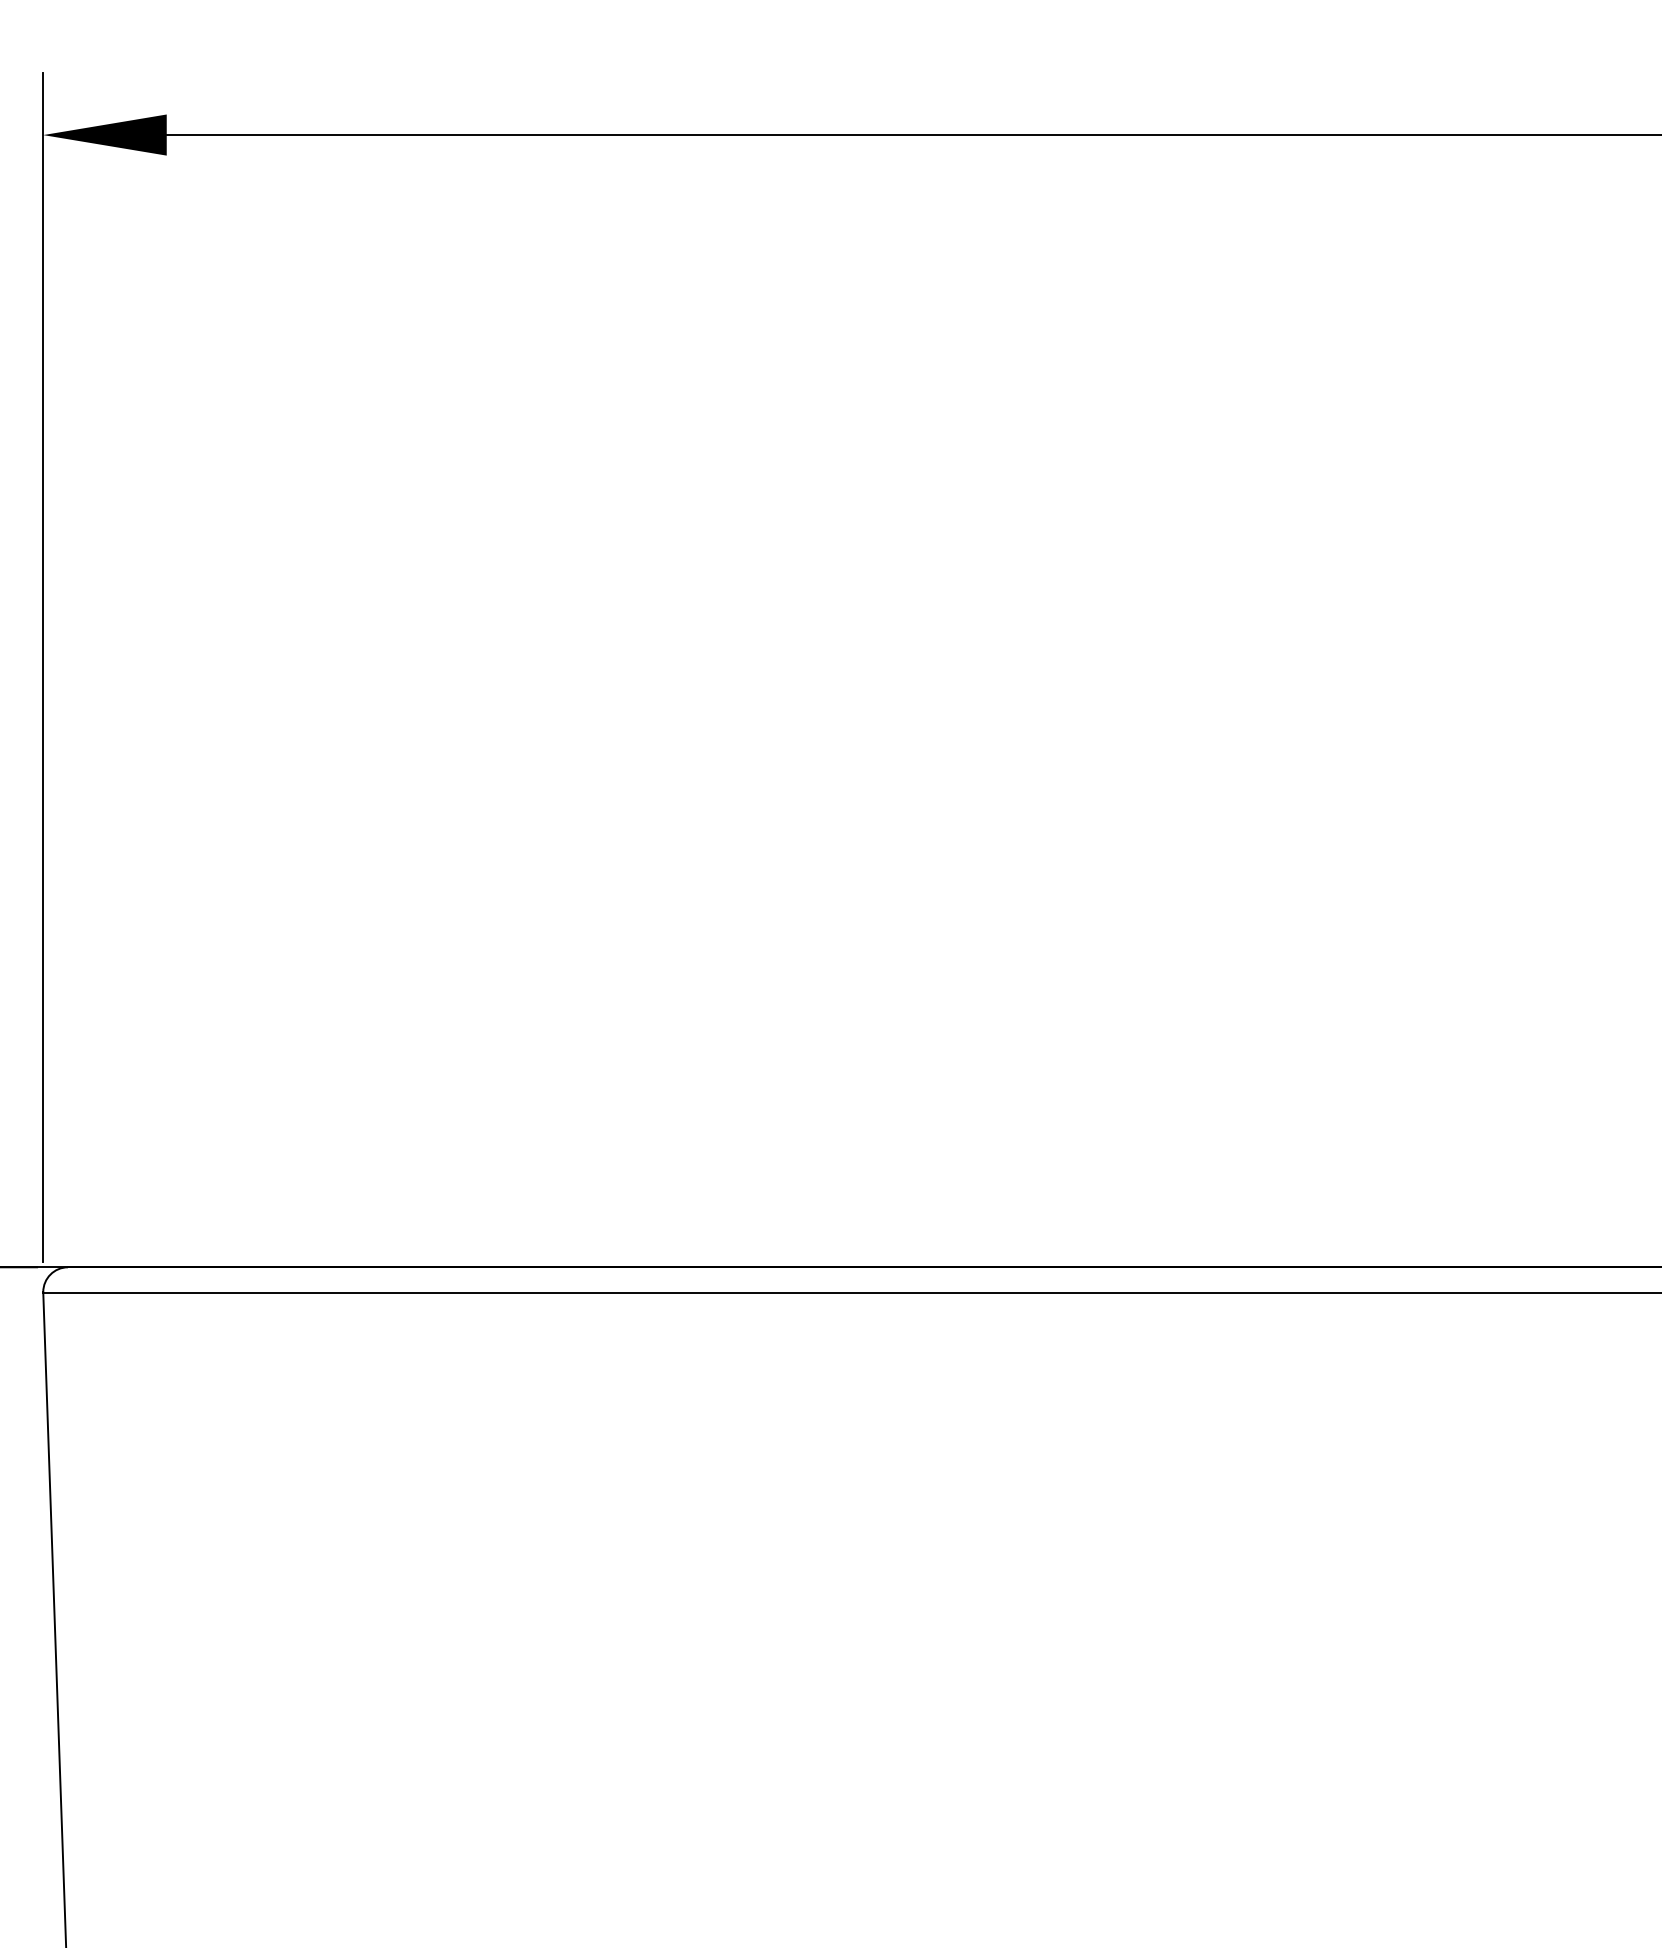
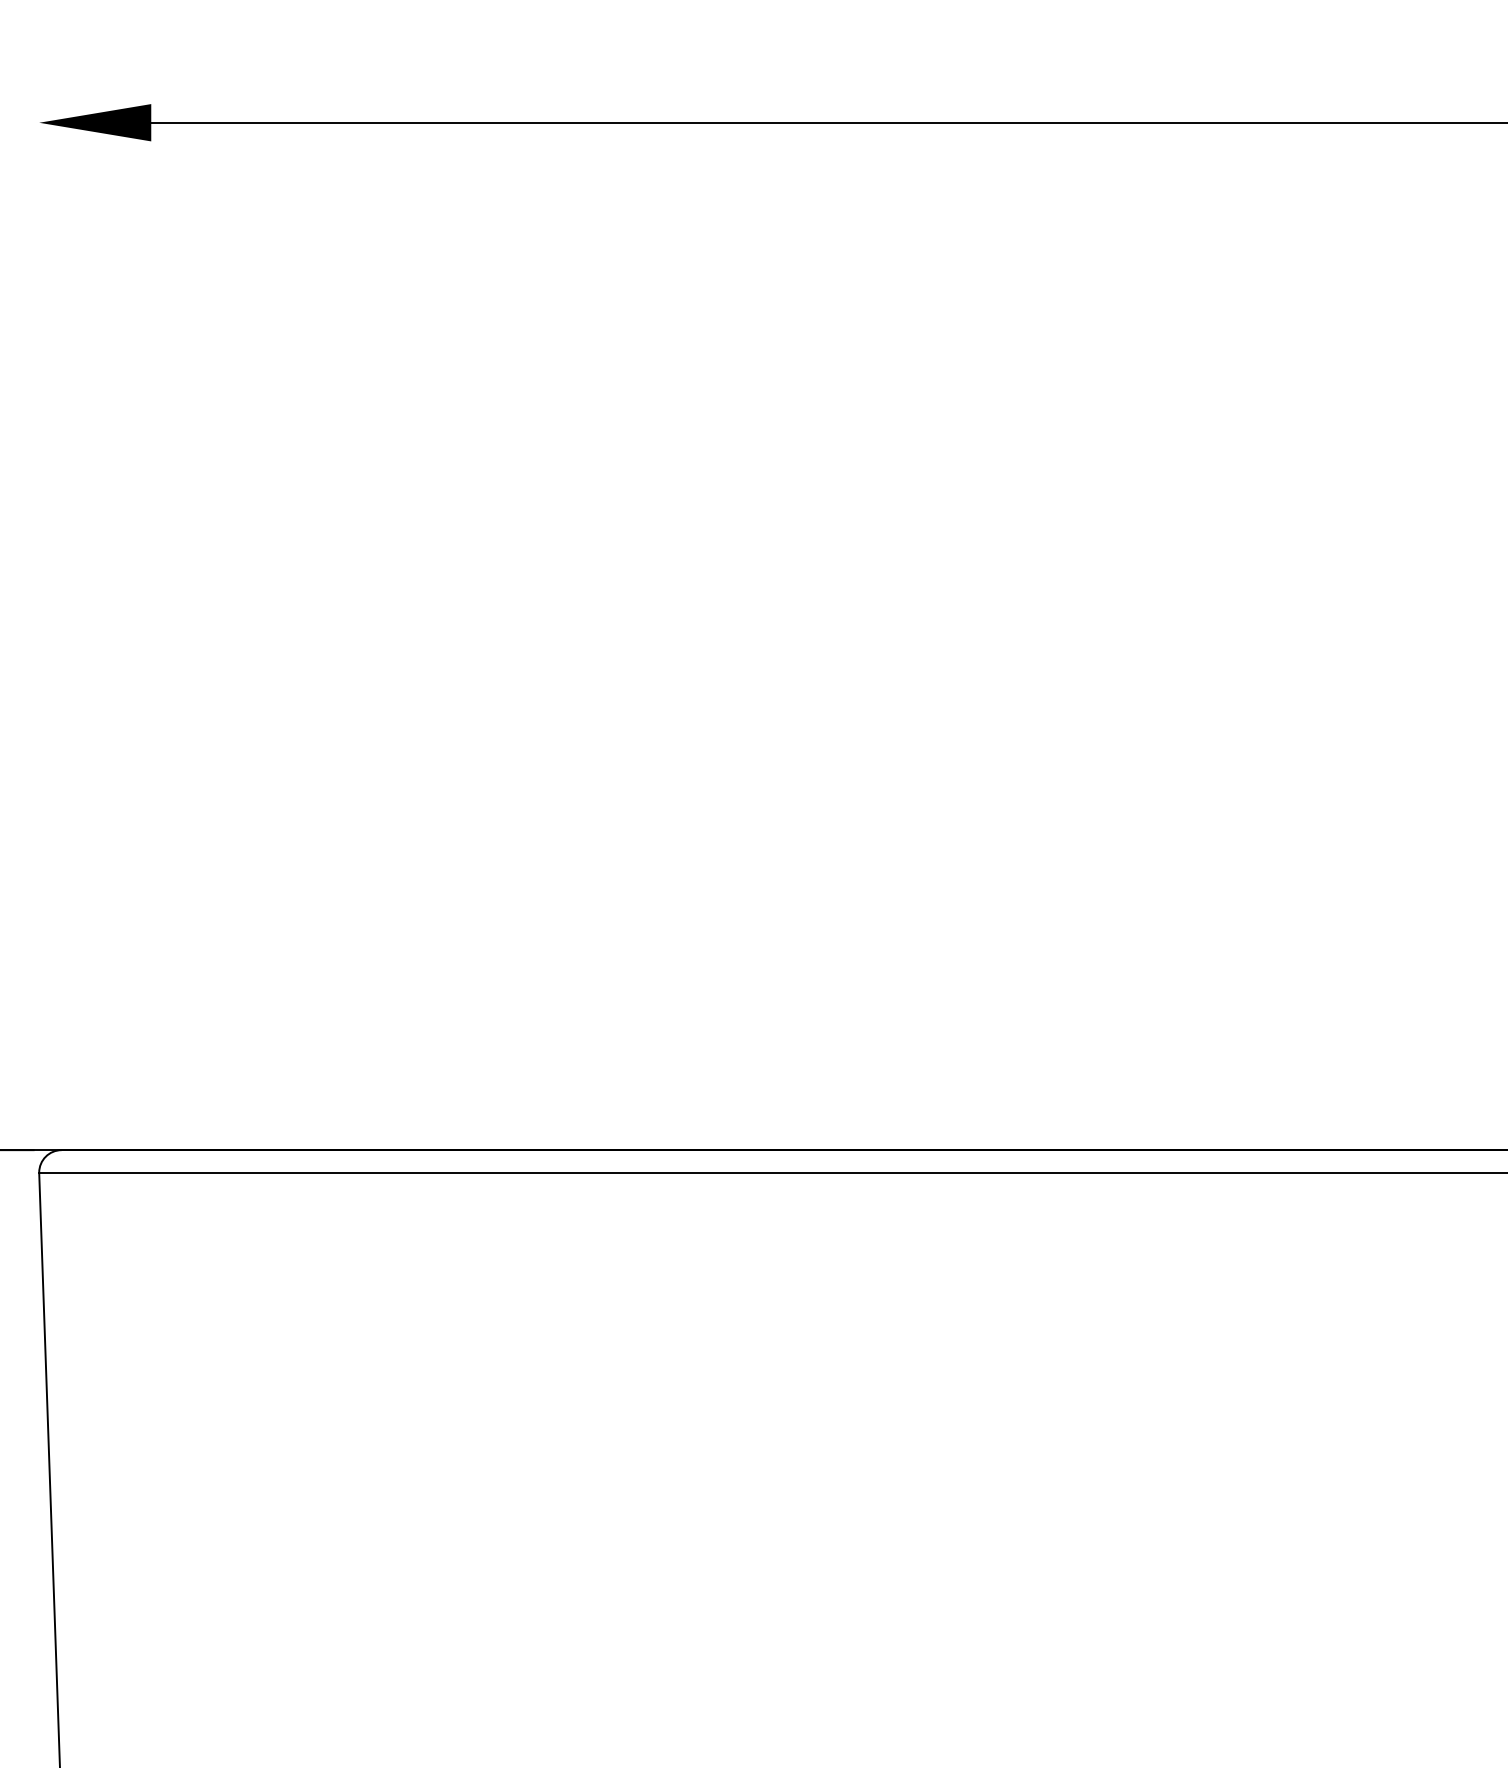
line: (43, 667) -> (39, 605), removed

